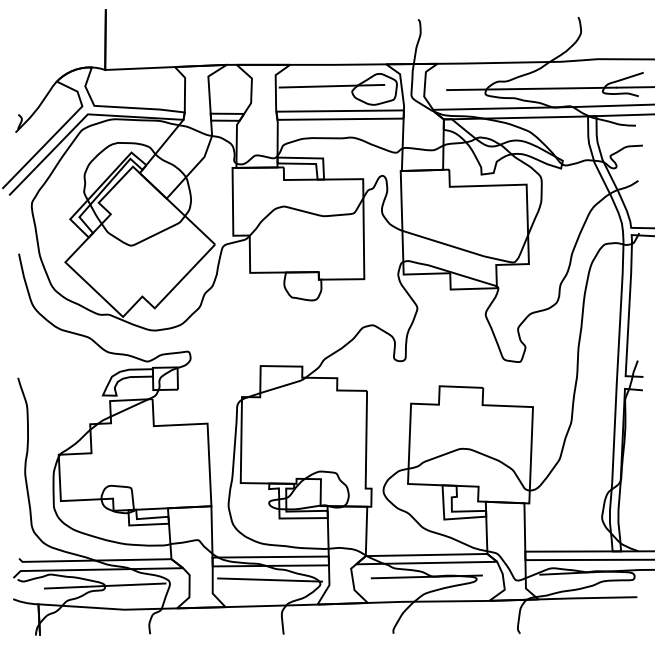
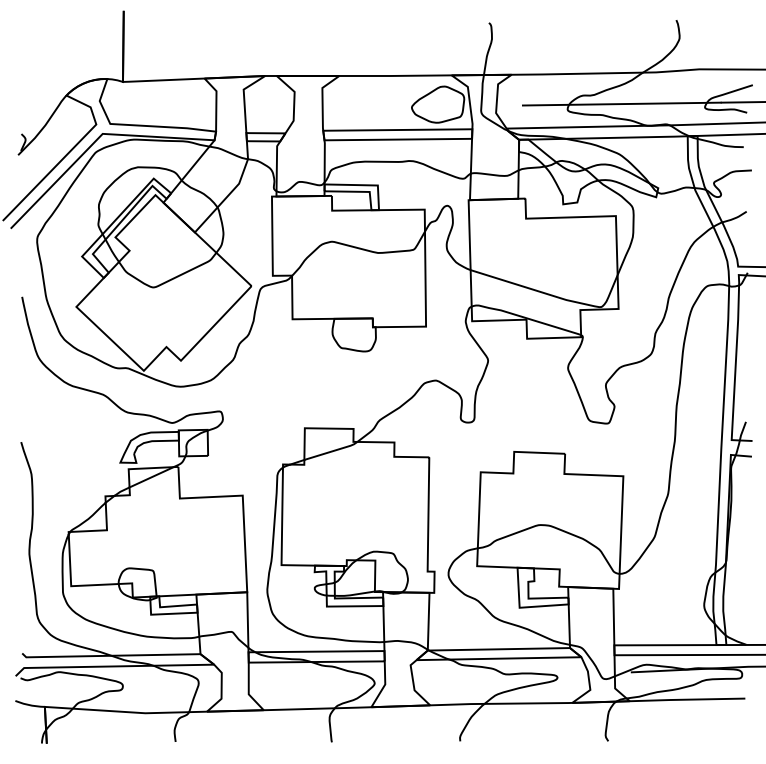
line: (331, 85) -> (387, 100), removed
line: (426, 576) -> (498, 674), removed
line: (270, 579) -> (316, 677), removed
line: (104, 585) -> (122, 684), removed

